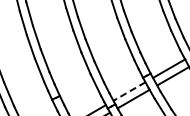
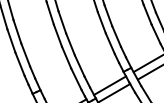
line: (129, 91) -> (110, 85), dashed -> solid

